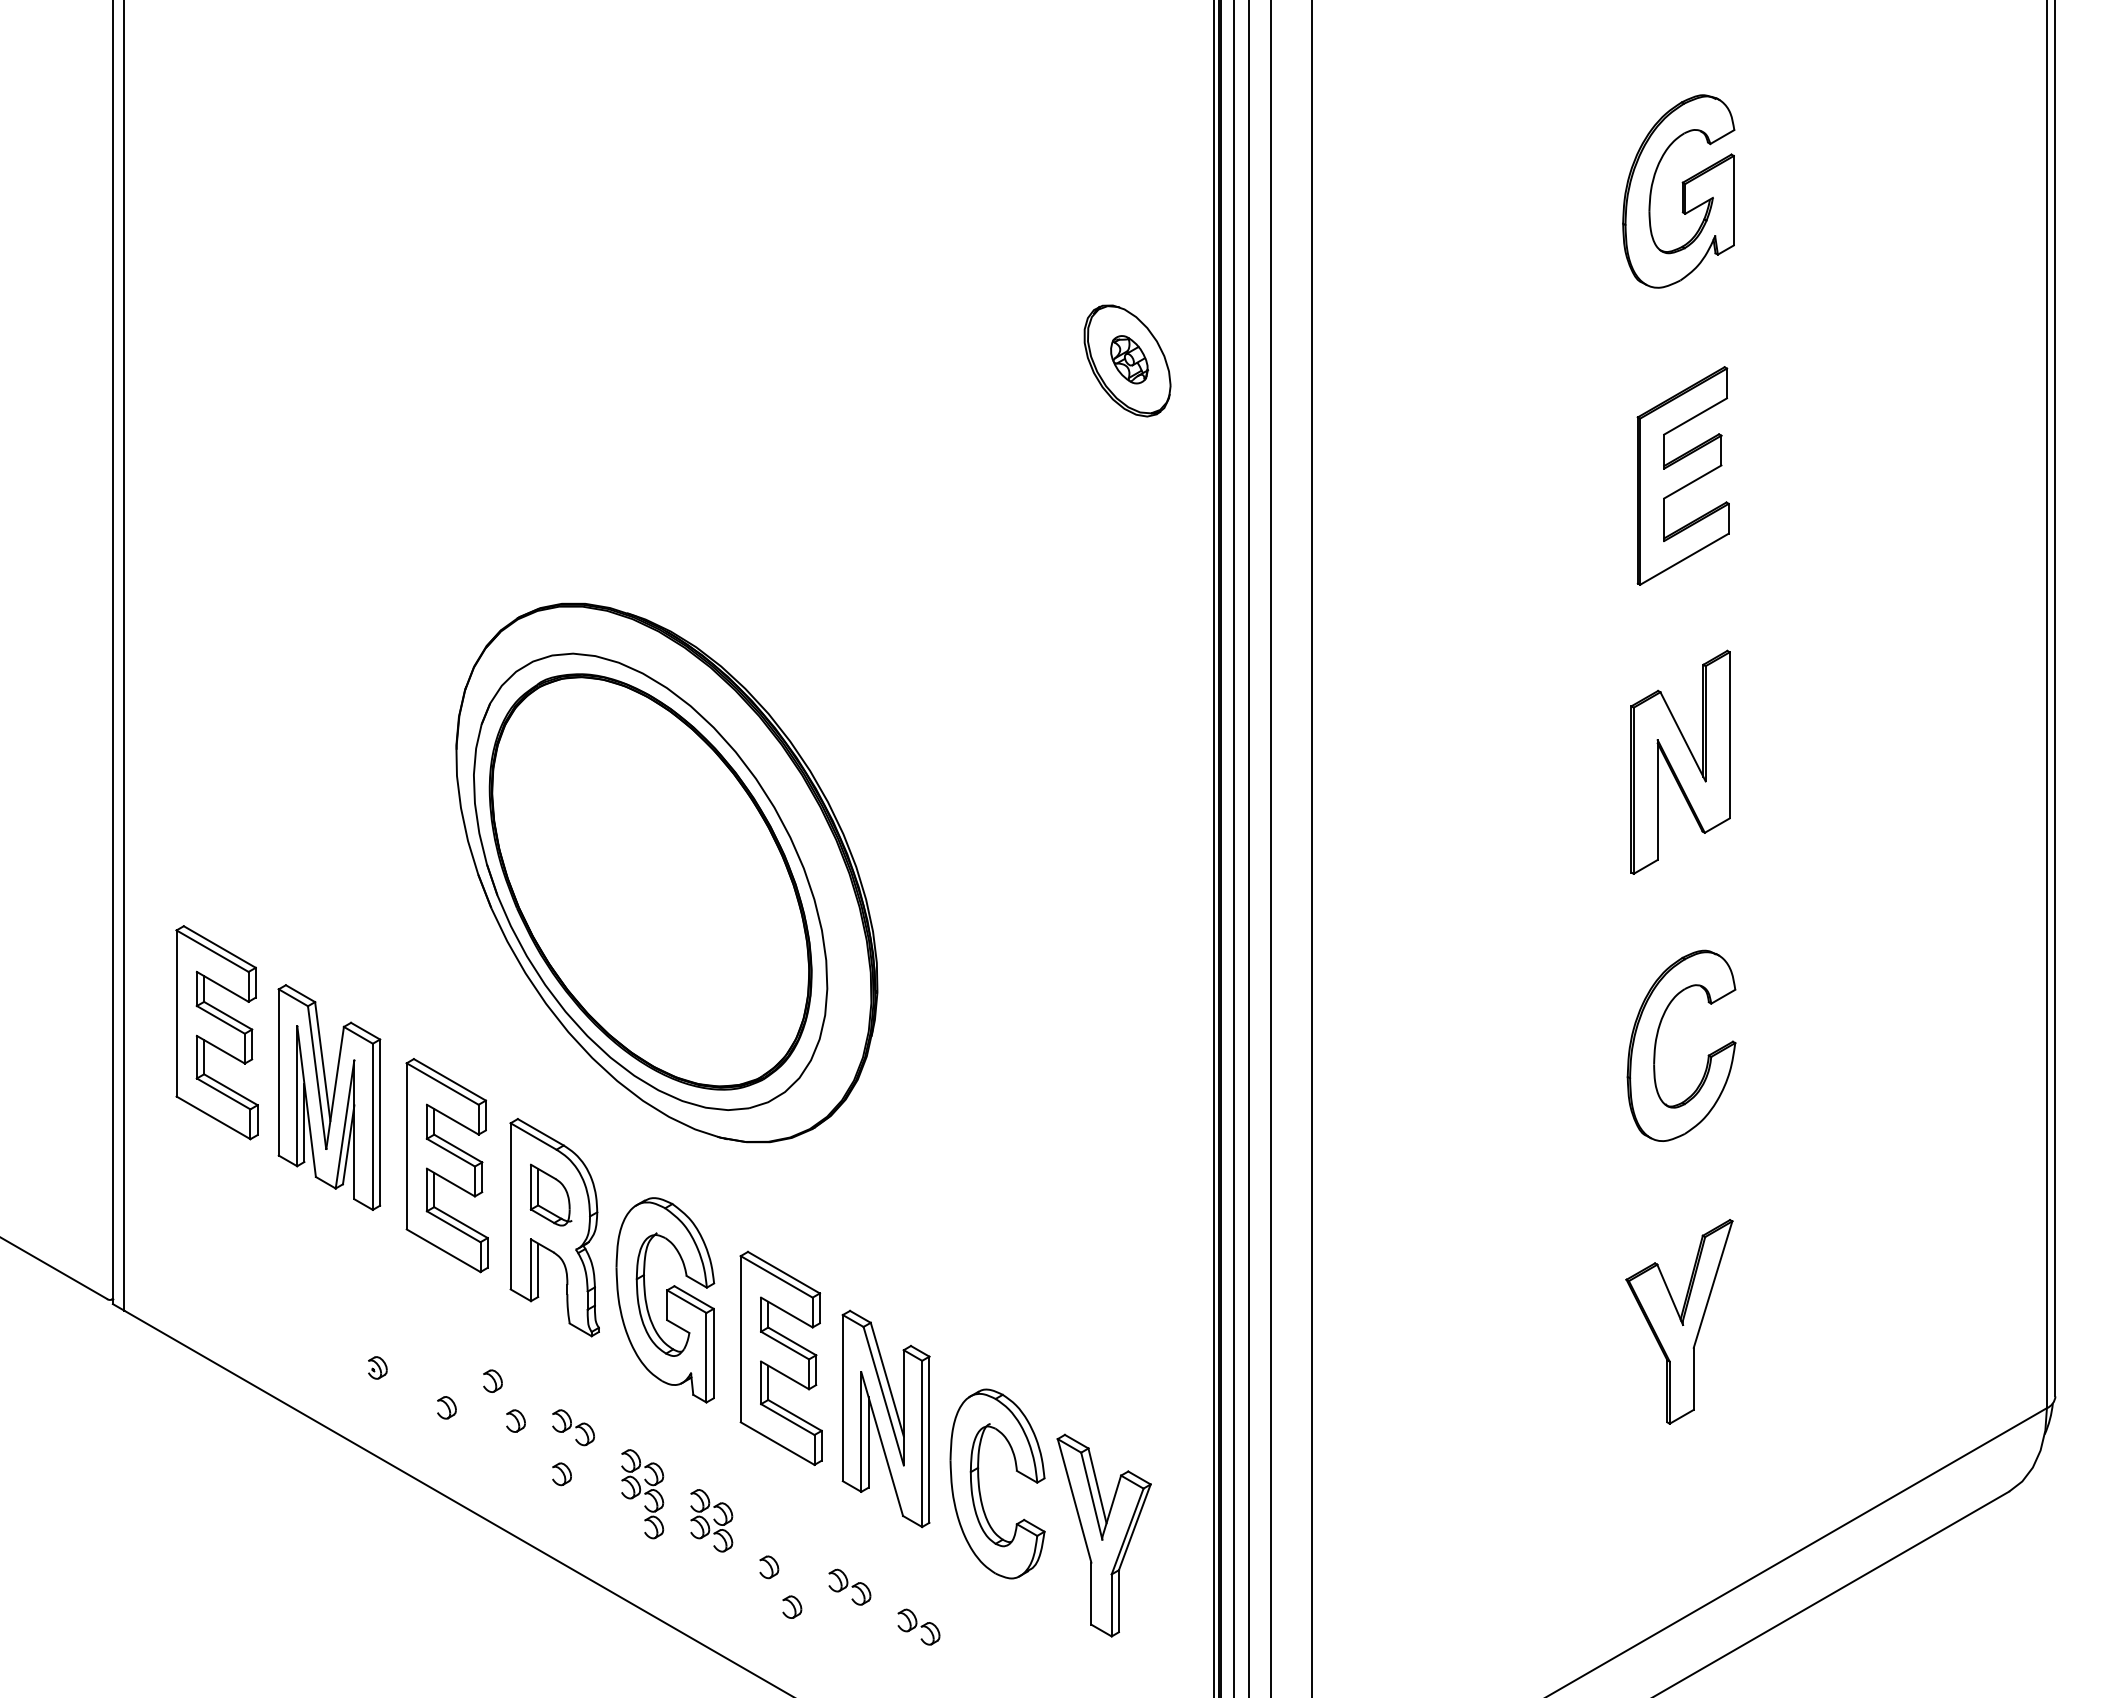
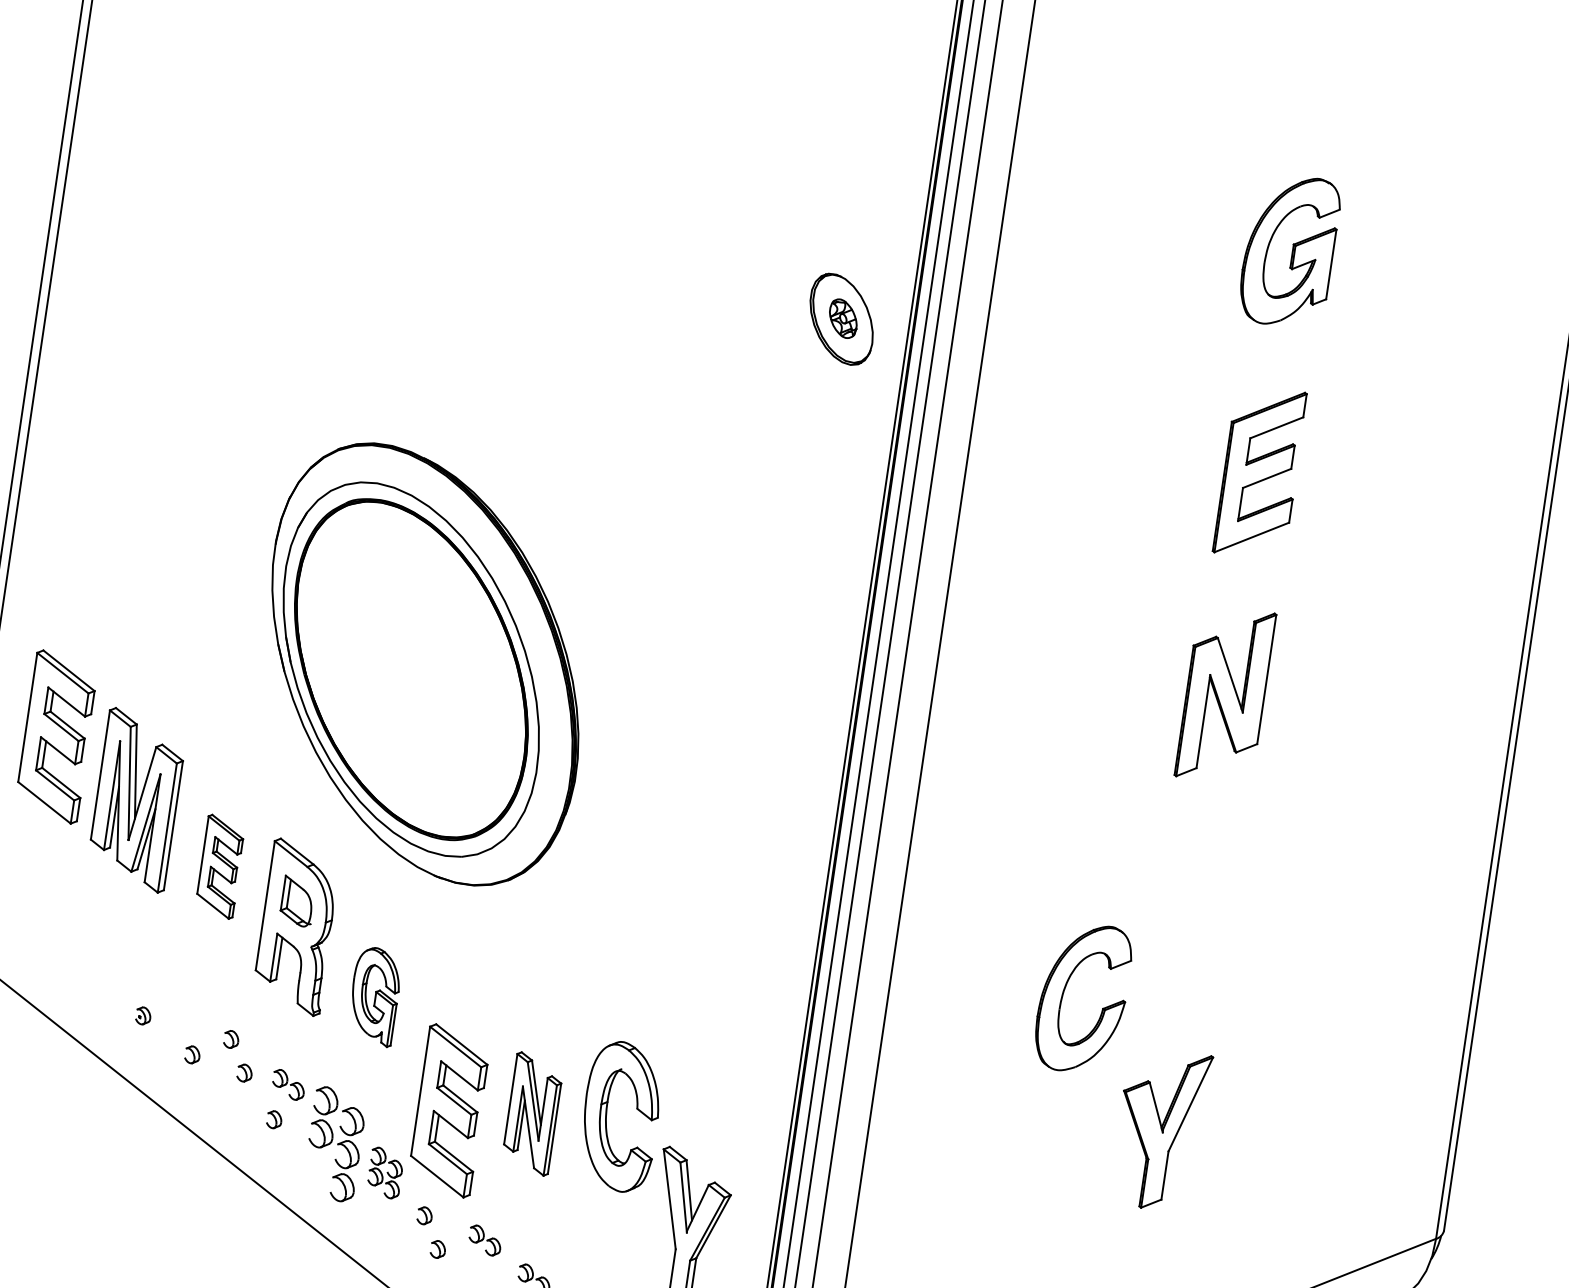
part: (1657, 1039) -> (1065, 990), moved
part: (446, 1165) -> (220, 866), size x0.6
part: (665, 1300) -> (374, 996), size x0.6
part: (780, 1357) -> (449, 1110), moved
part: (885, 1418) -> (532, 1113), size x0.7
part: (980, 1488) -> (607, 1118), moved
part: (642, 1494) -> (334, 1144), size x1.6

